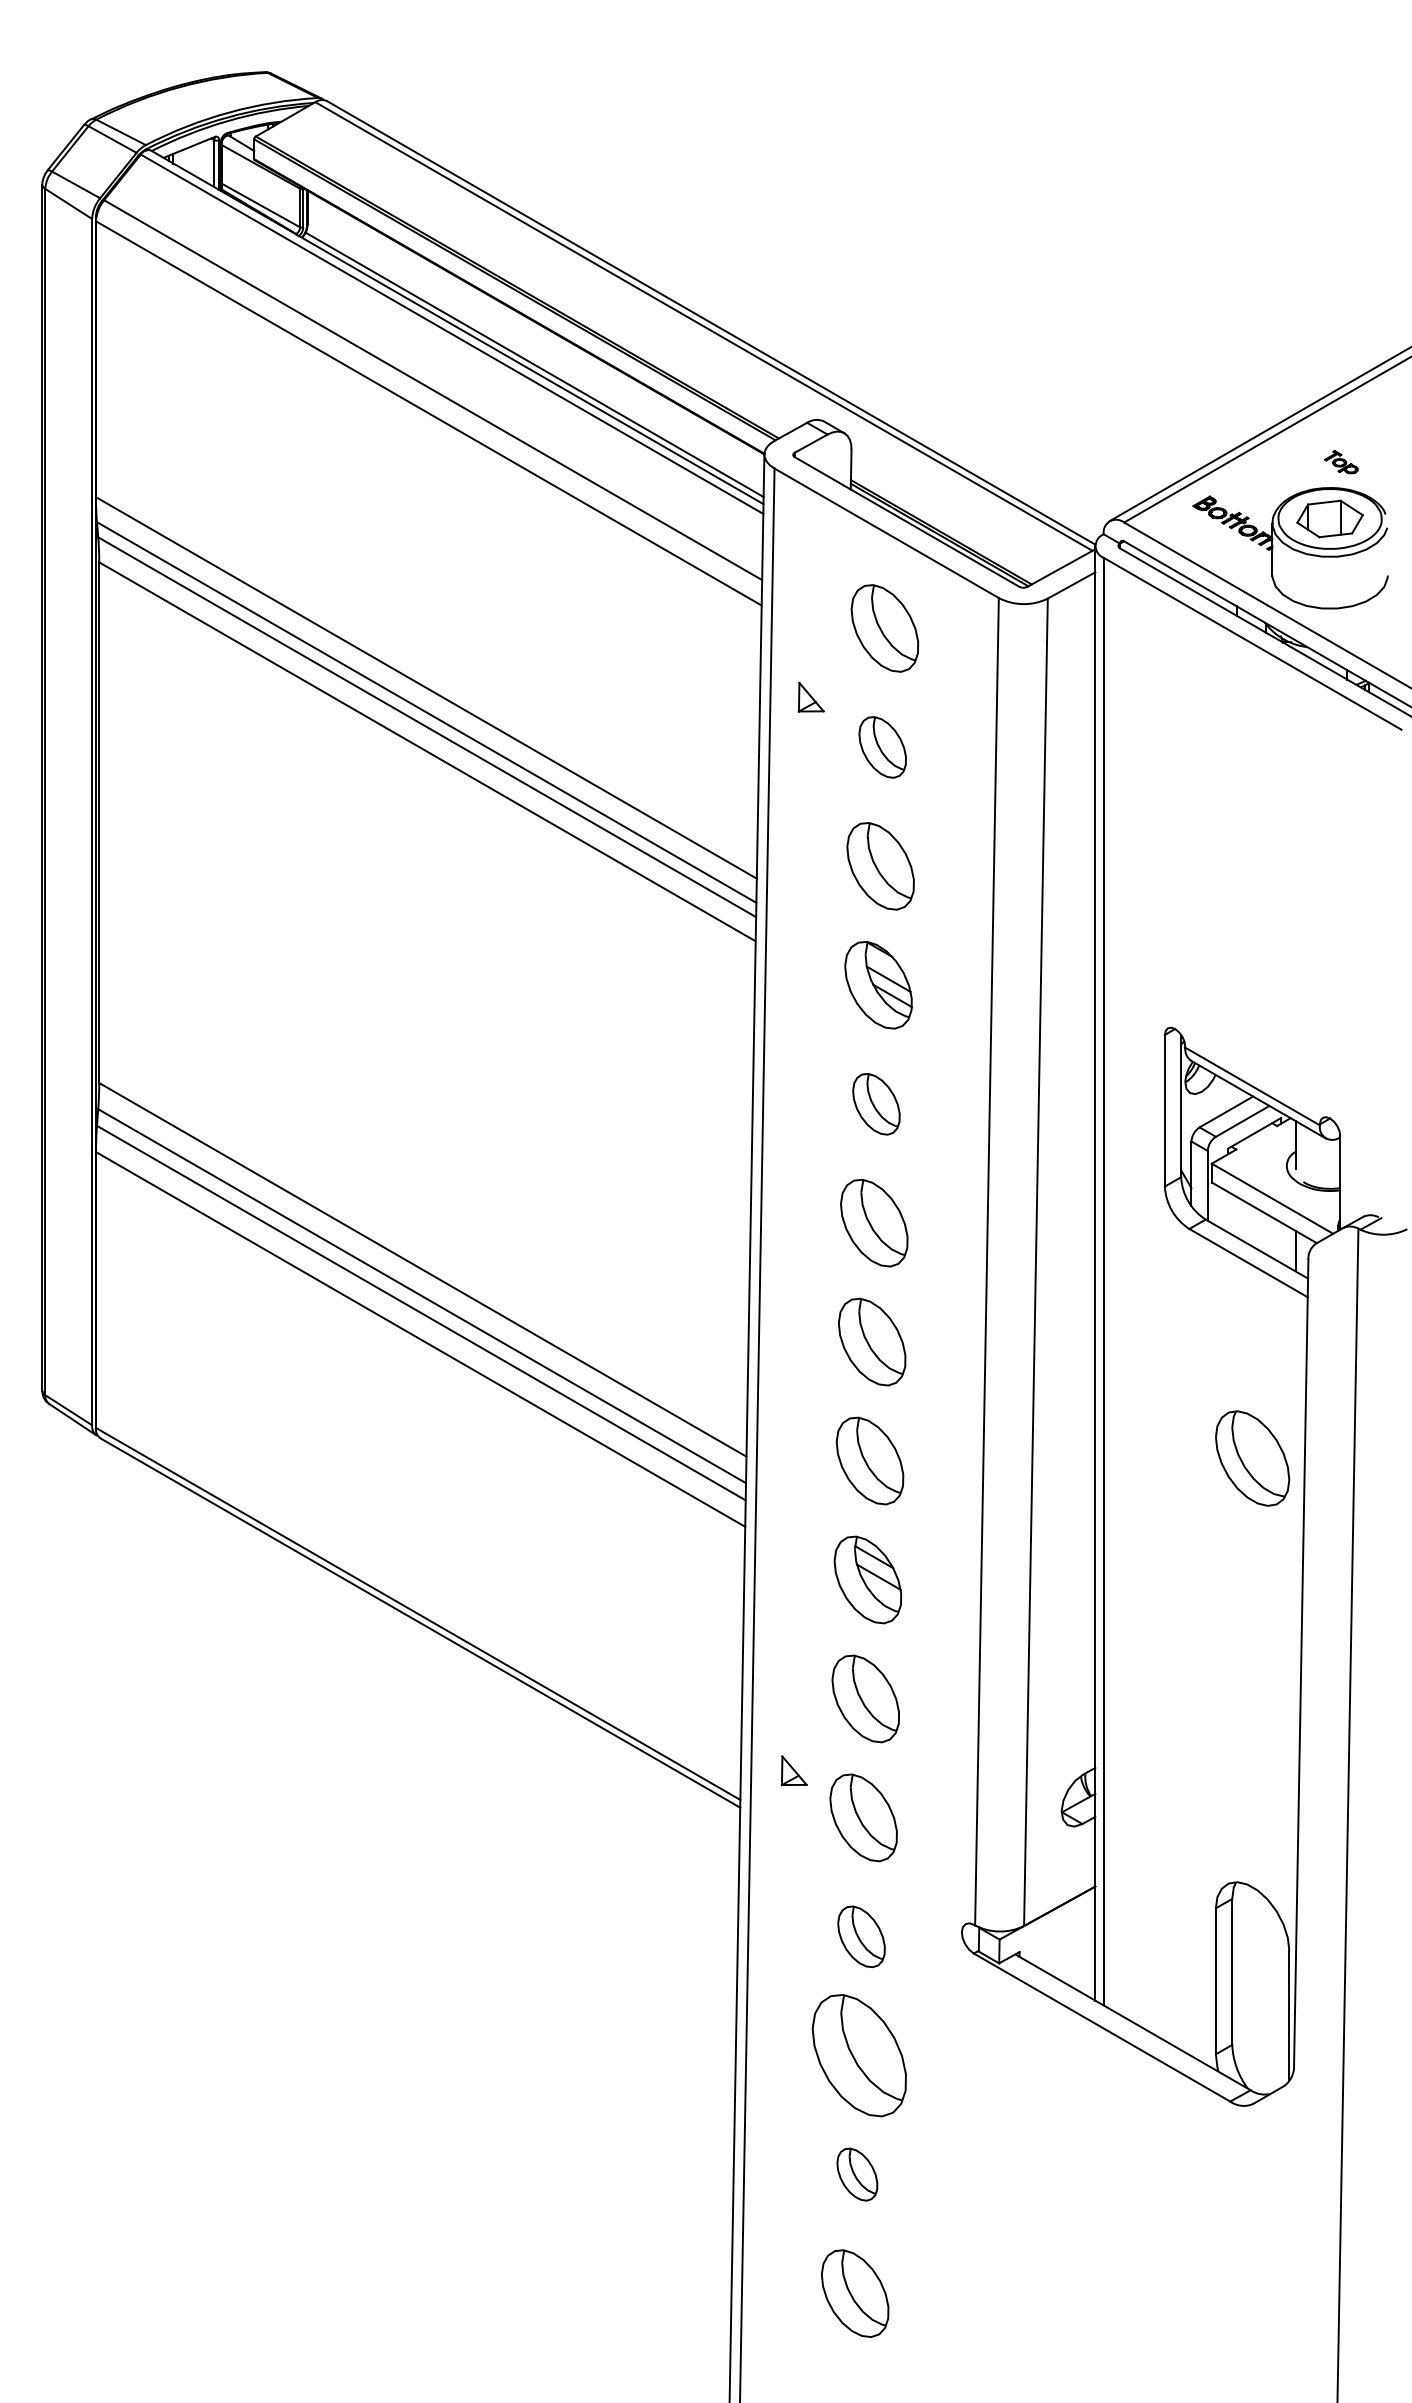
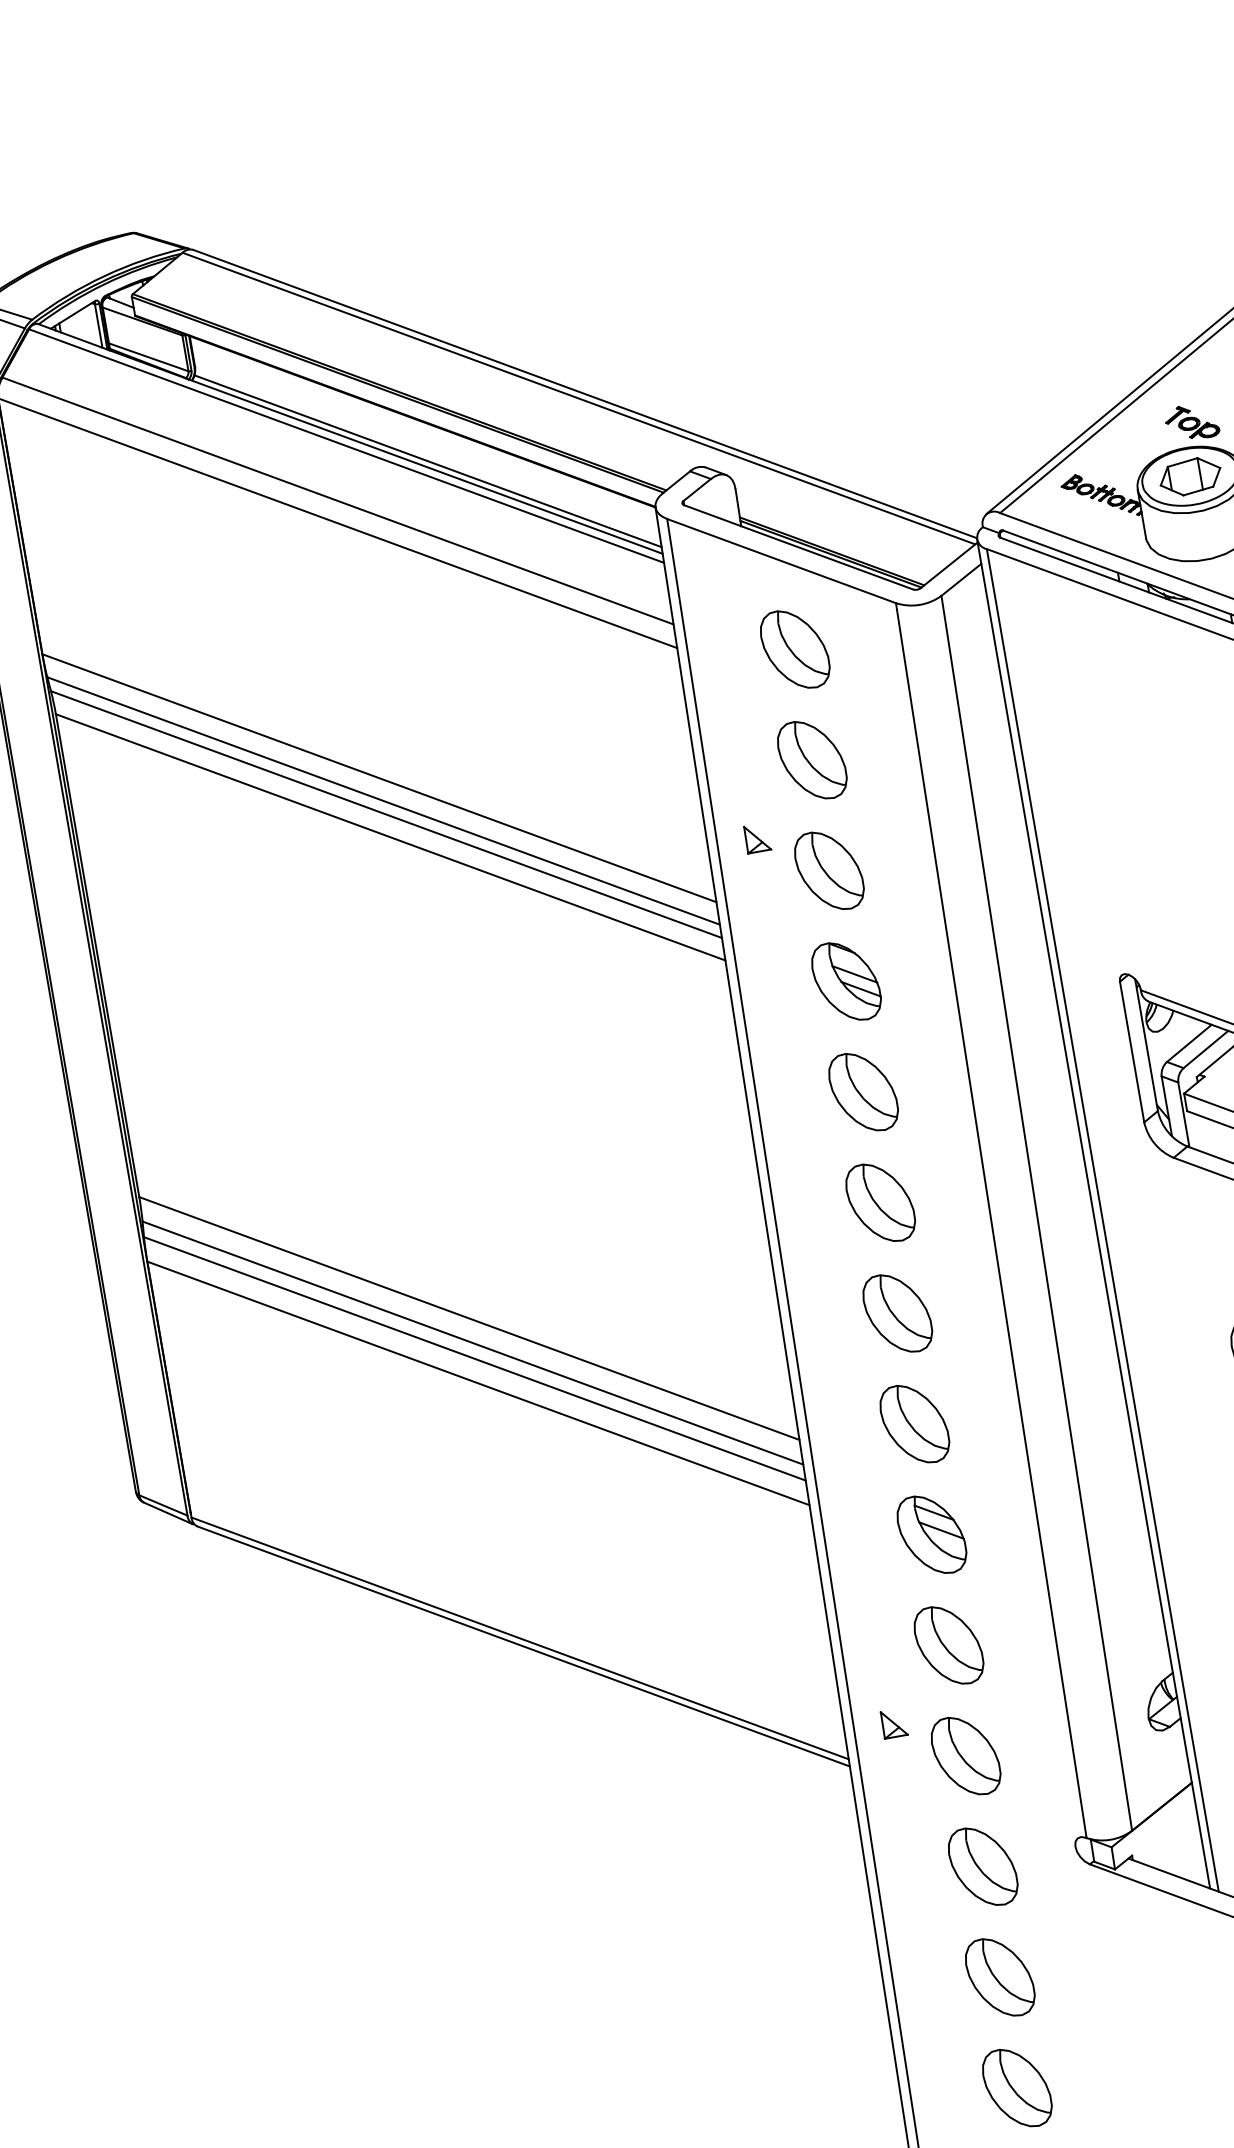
part: (1341, 461) -> (1191, 421), size x1.67
part: (810, 696) -> (756, 837), moved
part: (882, 747) -> (812, 760), size x1.43
part: (876, 1104) -> (863, 1092), size x1.43
part: (861, 1936) -> (983, 1866), size x1.43
part: (859, 2055) -> (1000, 1977), size x0.71
part: (857, 2174) -> (1017, 2087), size x1.67

